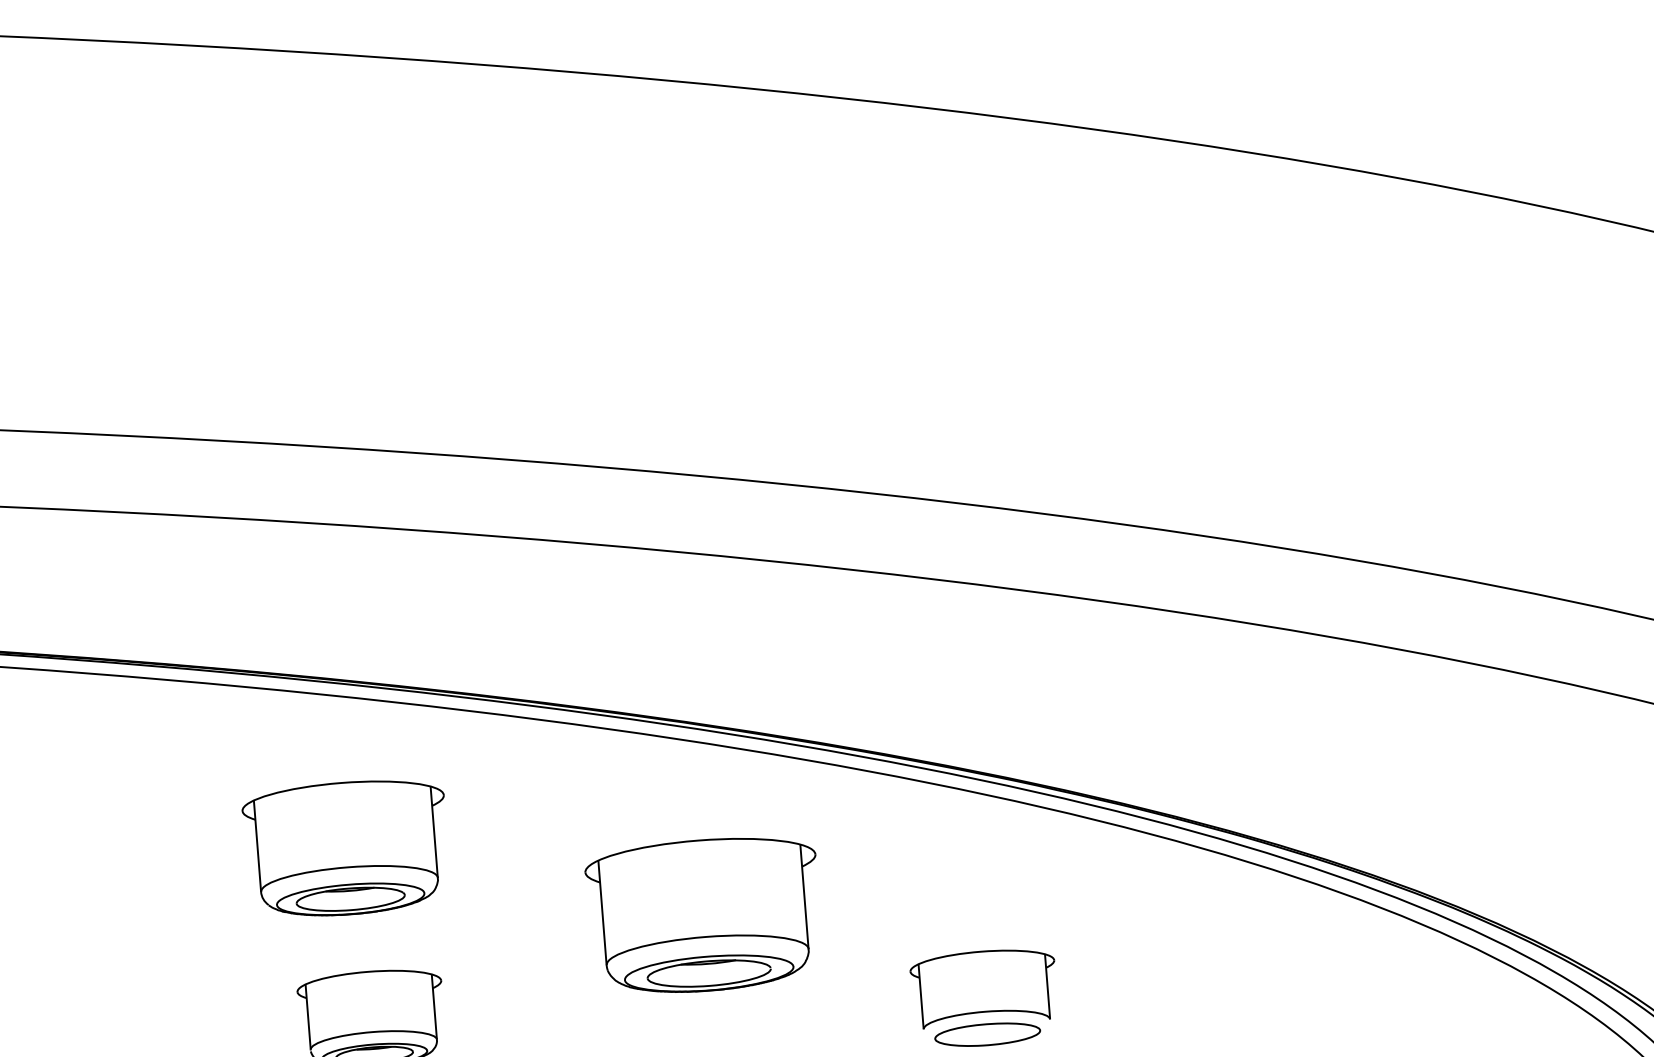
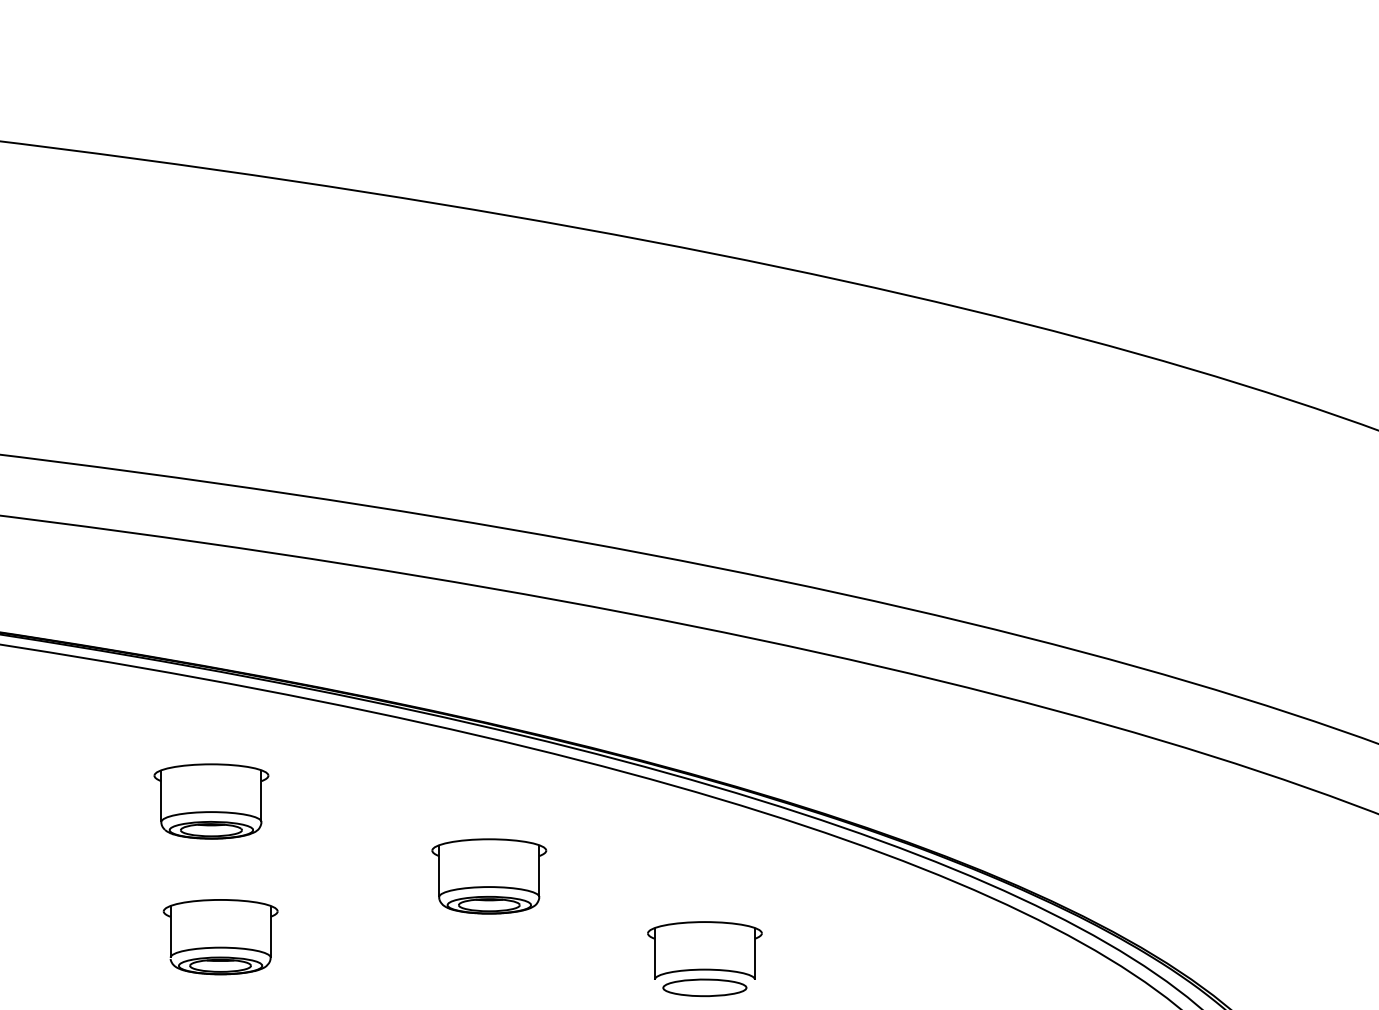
part: (346, 848) -> (211, 801), size x0.71
part: (704, 915) -> (489, 876), size x0.62

